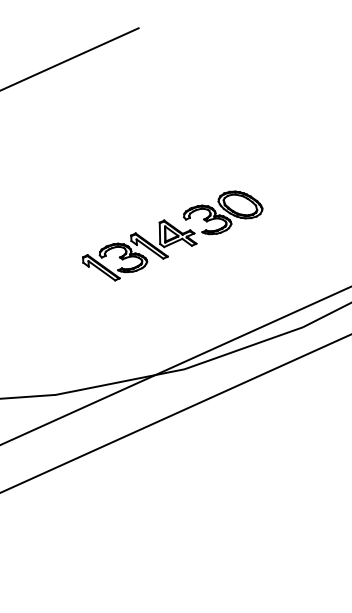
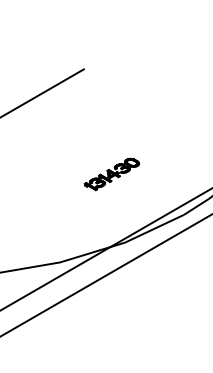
part: (171, 235) -> (111, 174), size x0.6

